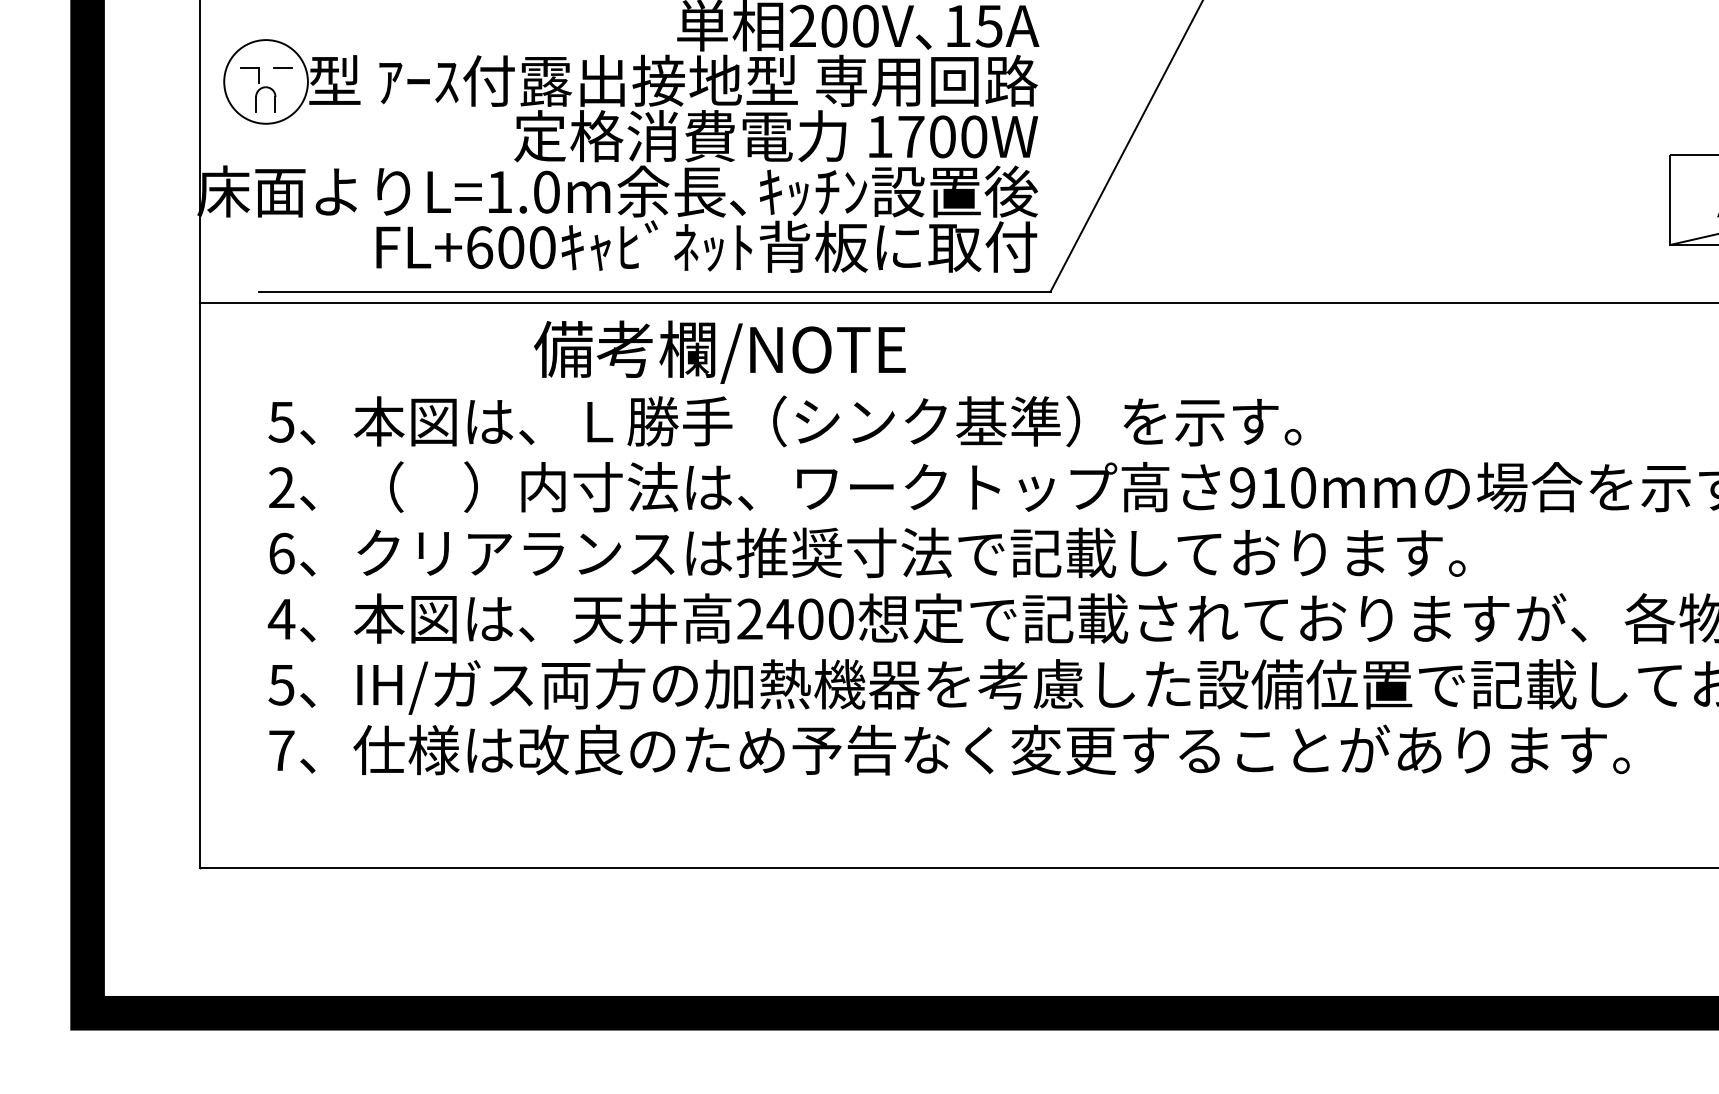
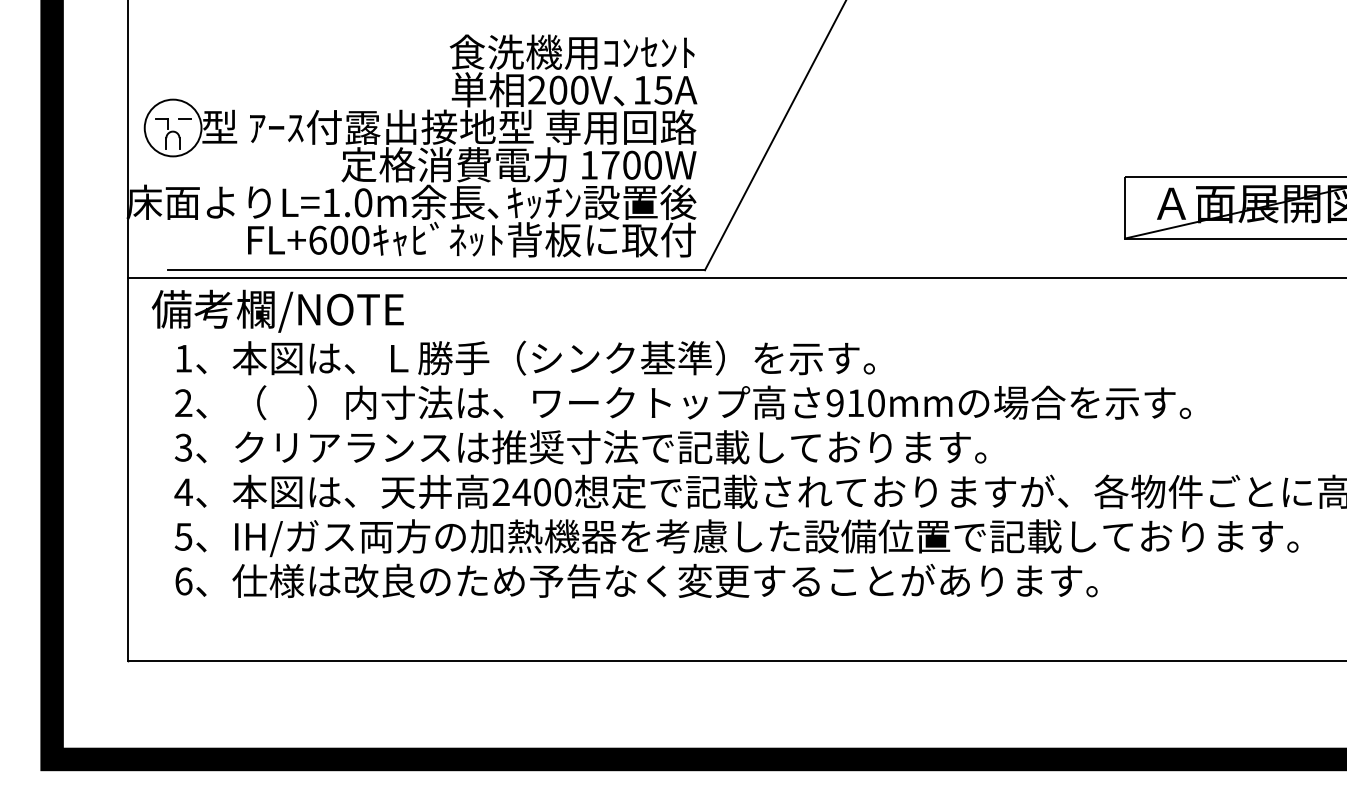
text: (719, 351) -> (277, 310), moved
text: (281, 421) -> (183, 358), 5 -> 1
text: (281, 553) -> (183, 447), 6 -> 3
text: (281, 750) -> (183, 581), 7 -> 6

